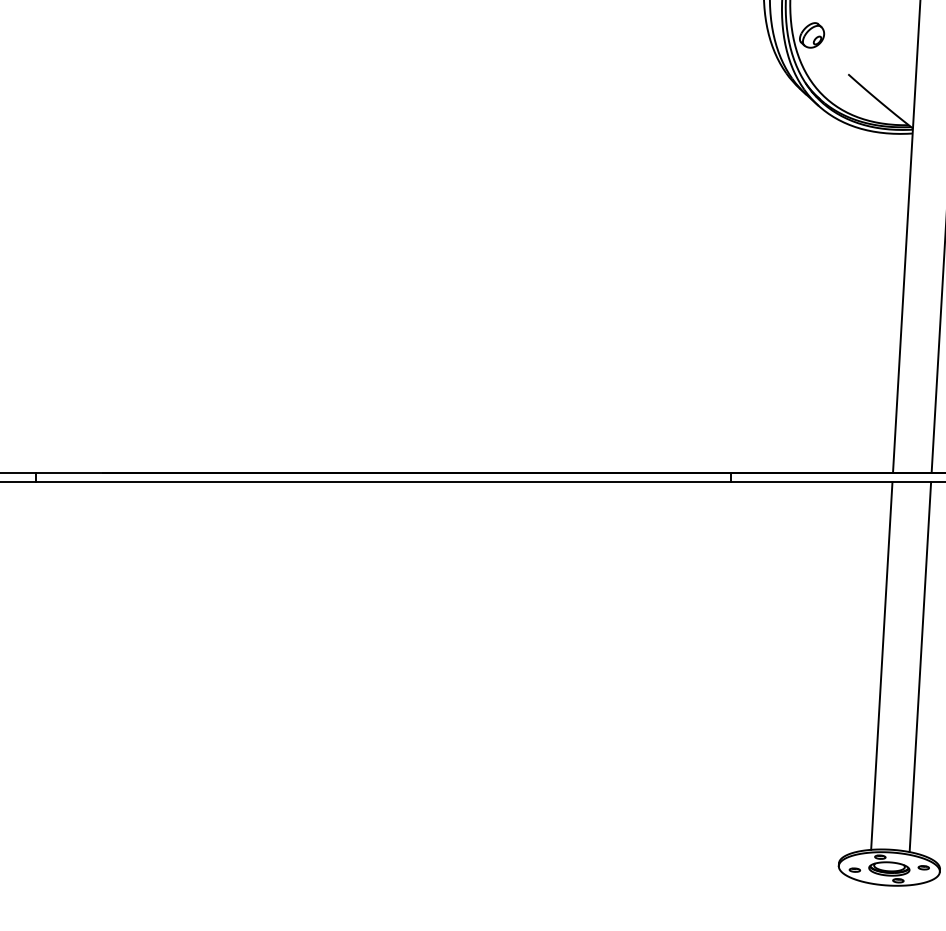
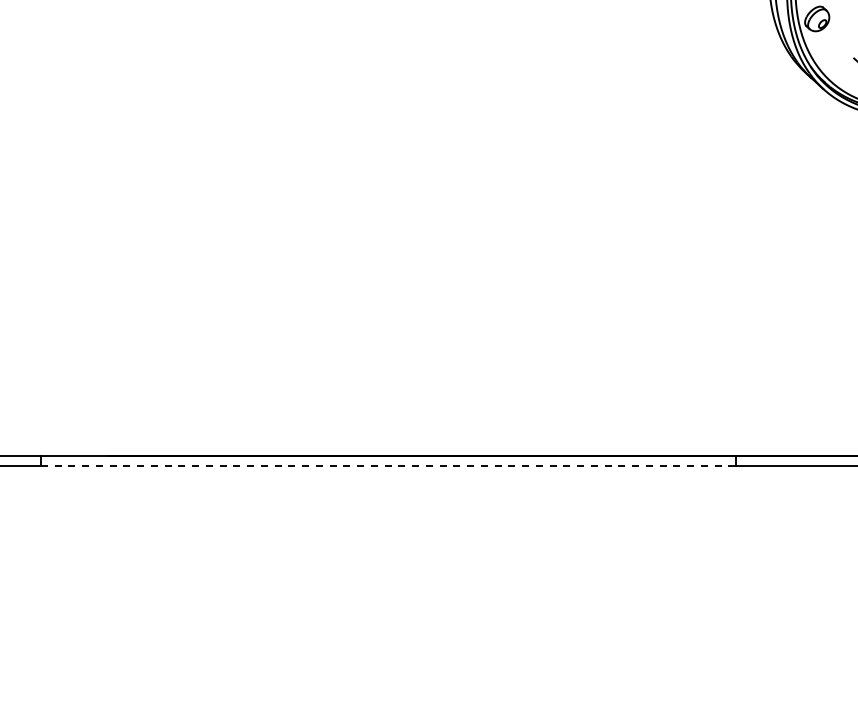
line: (383, 482) -> (388, 466), solid -> dashed

